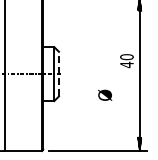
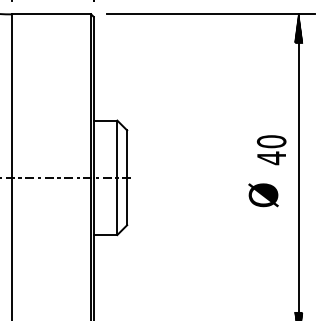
line: (58, 73) -> (126, 176), dashed -> solid
text: (105, 94) -> (264, 193), moved

